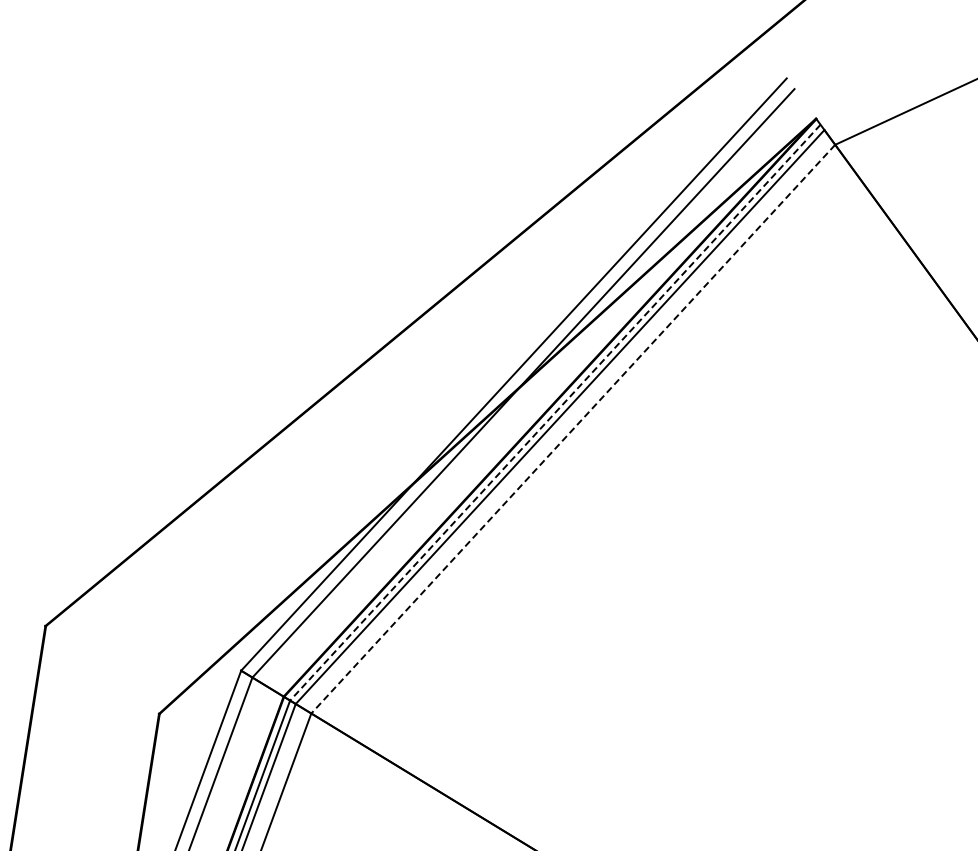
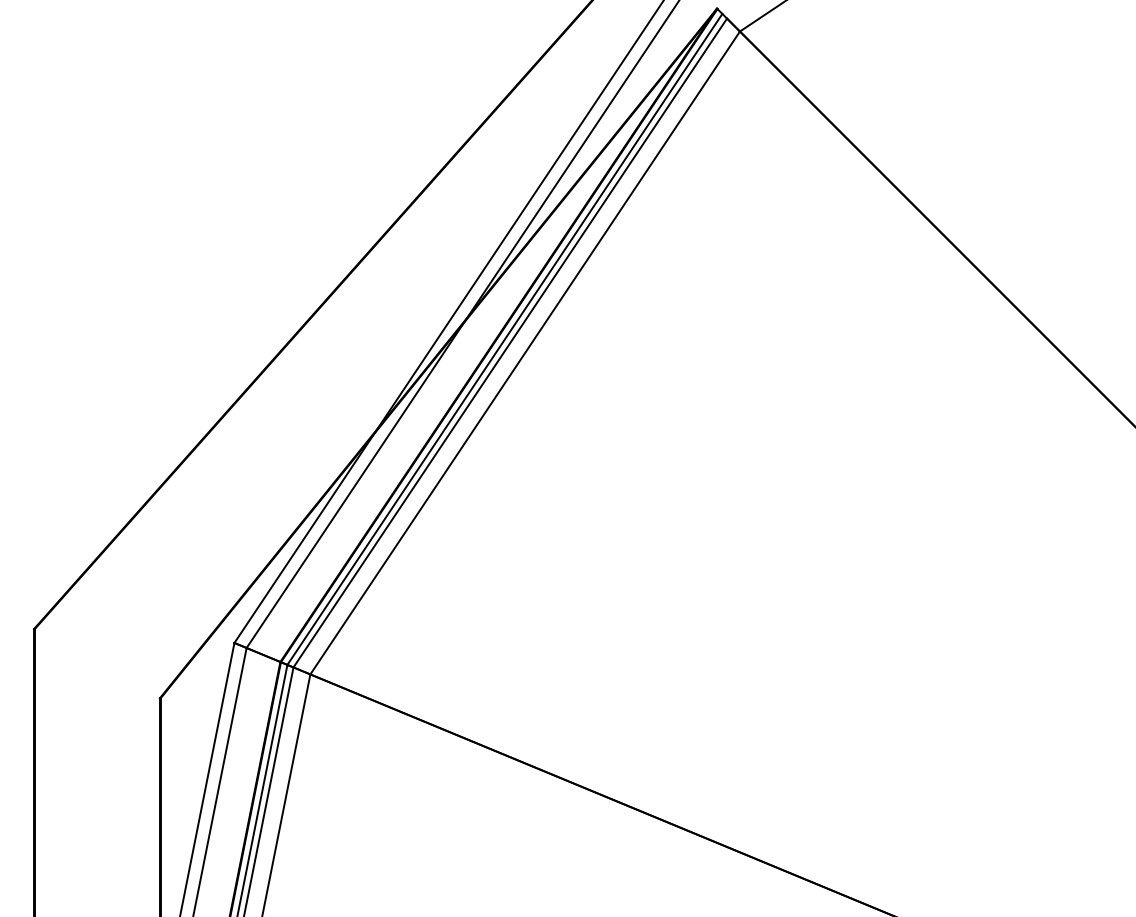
line: (554, 412) -> (504, 339), dashed -> solid
line: (573, 428) -> (525, 352), dashed -> solid

